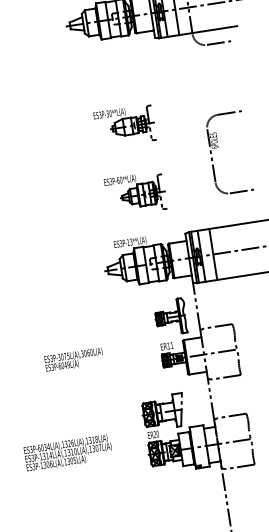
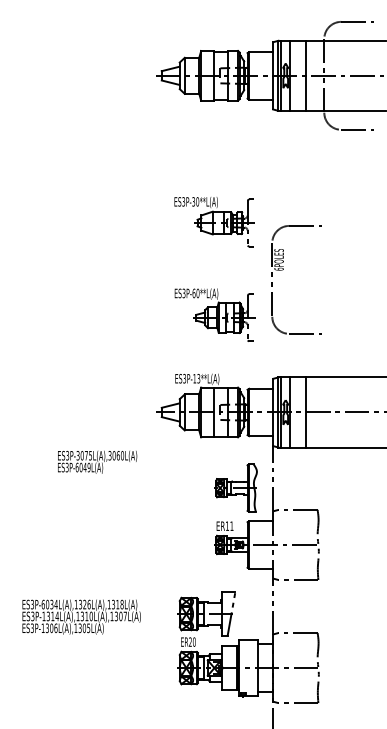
part: (218, 147) -> (283, 269), moved
text: (74, 359) -> (97, 461), moved
text: (68, 452) -> (81, 616), moved

